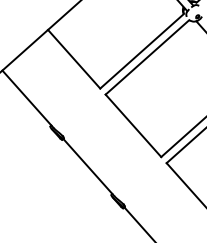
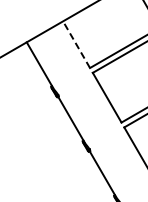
line: (73, 58) -> (76, 44), solid -> dashed

